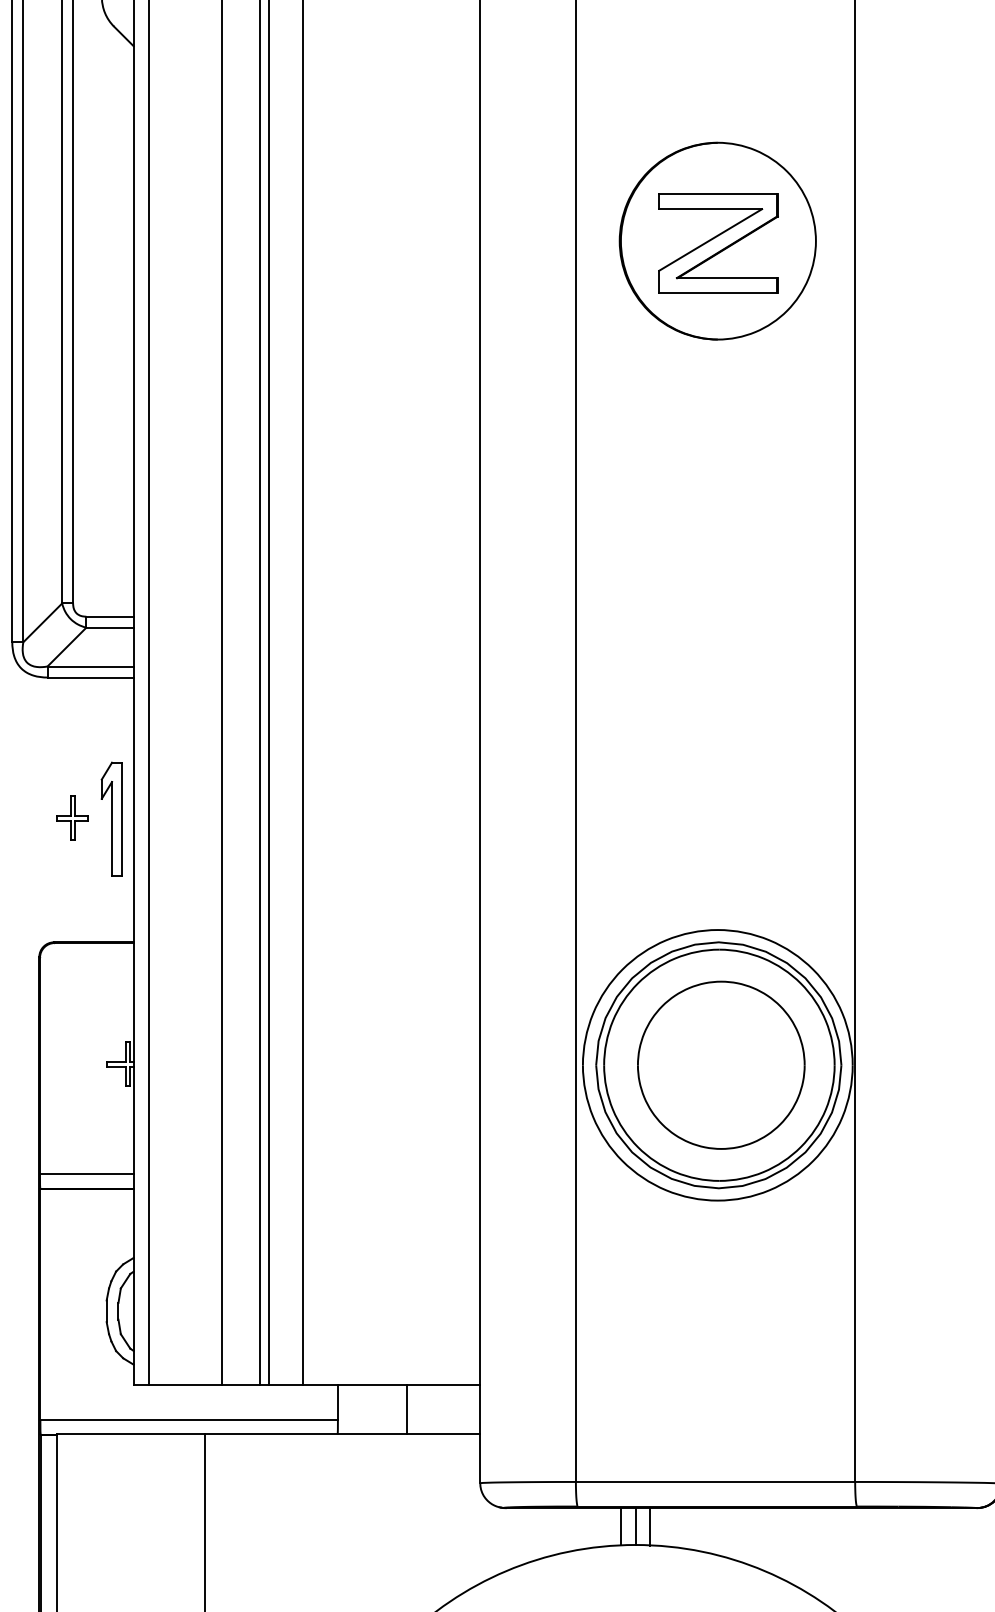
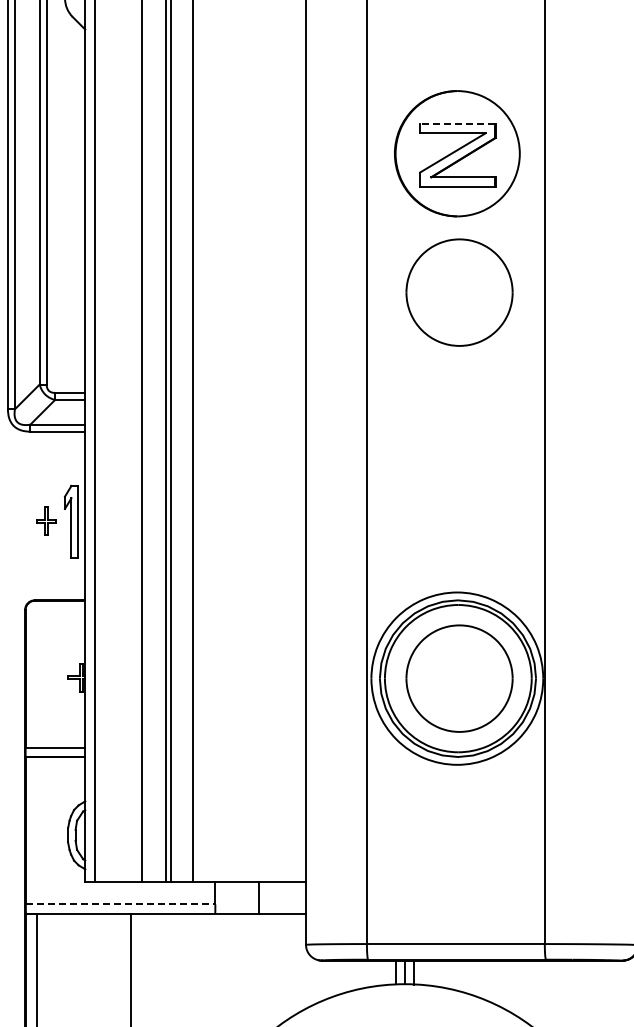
line: (718, 193) -> (457, 123), solid -> dashed
part: (721, 459) -> (459, 292), added
line: (188, 1419) -> (120, 904), solid -> dashed

